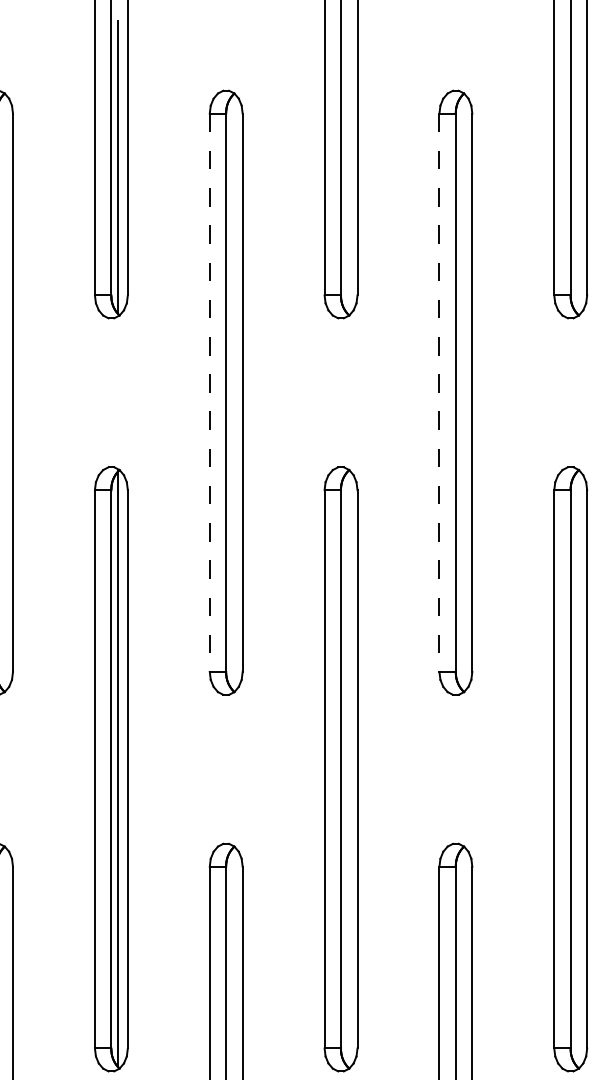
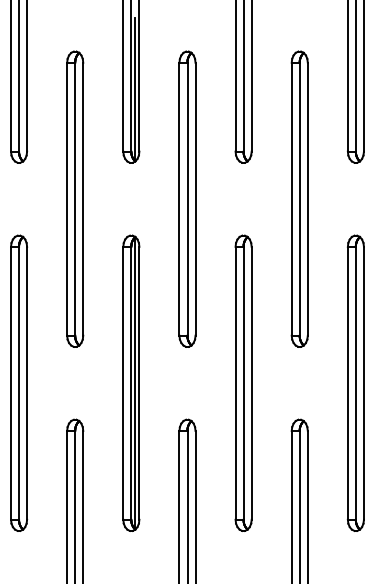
line: (209, 393) -> (179, 199), dashed -> solid
line: (438, 393) -> (291, 199), dashed -> solid

